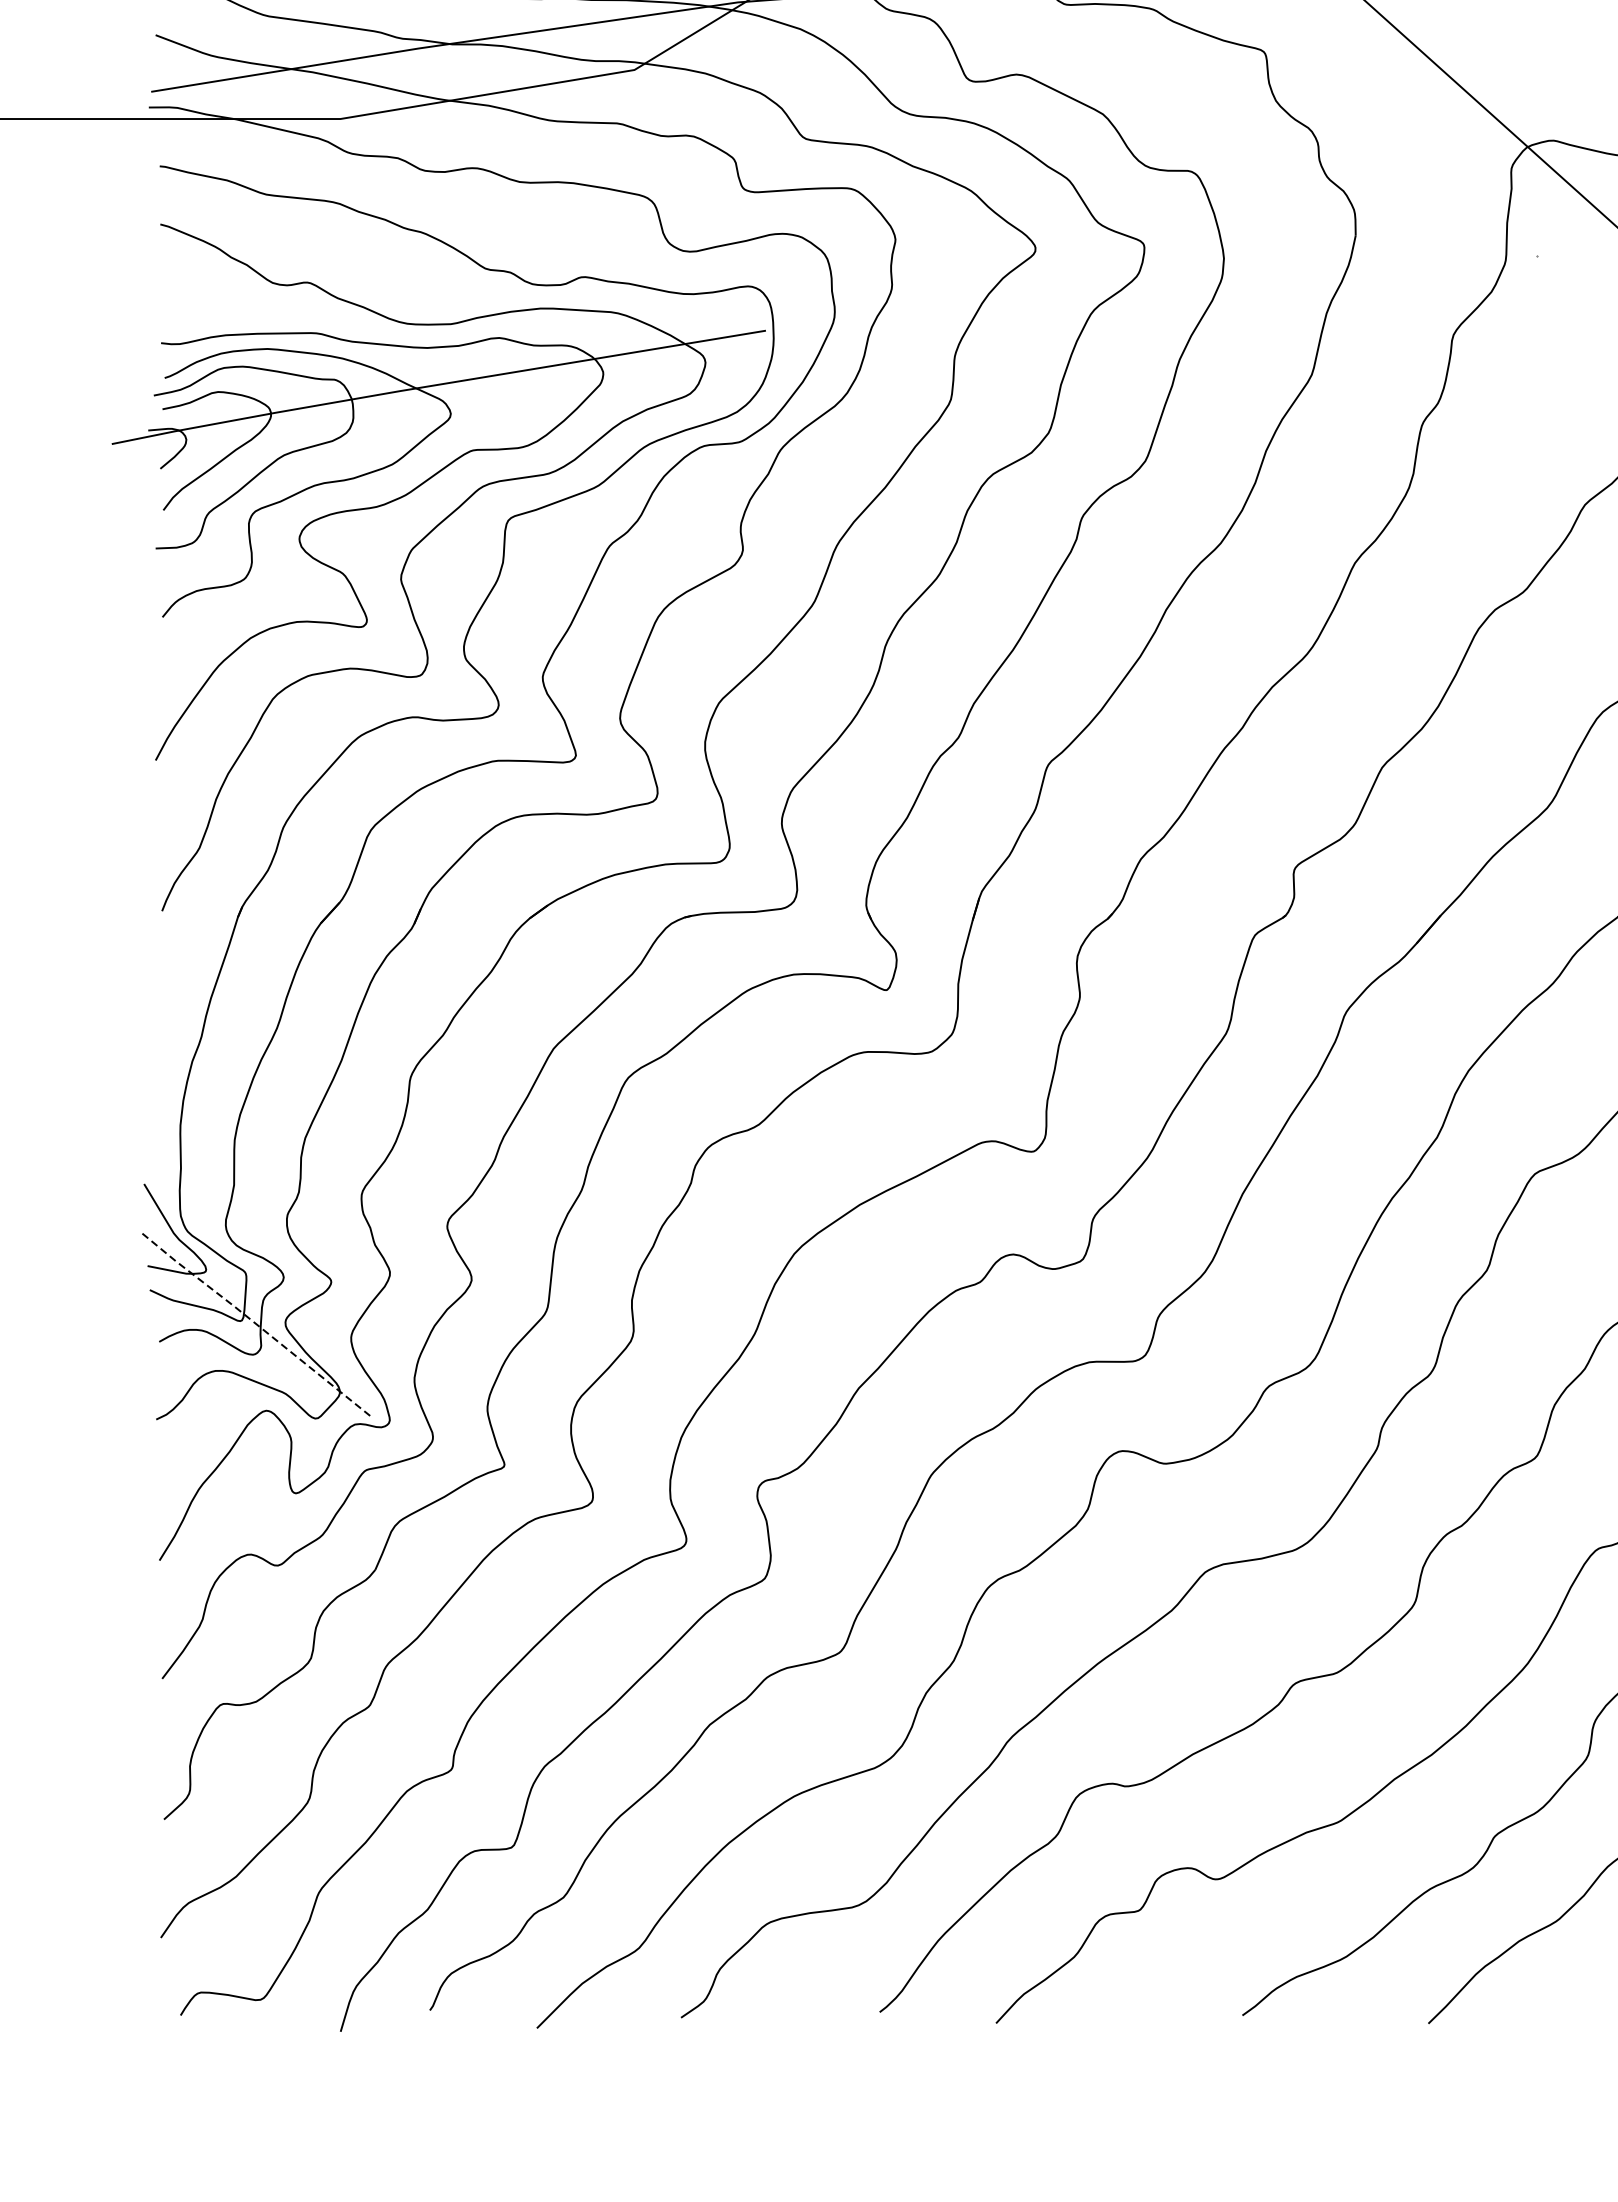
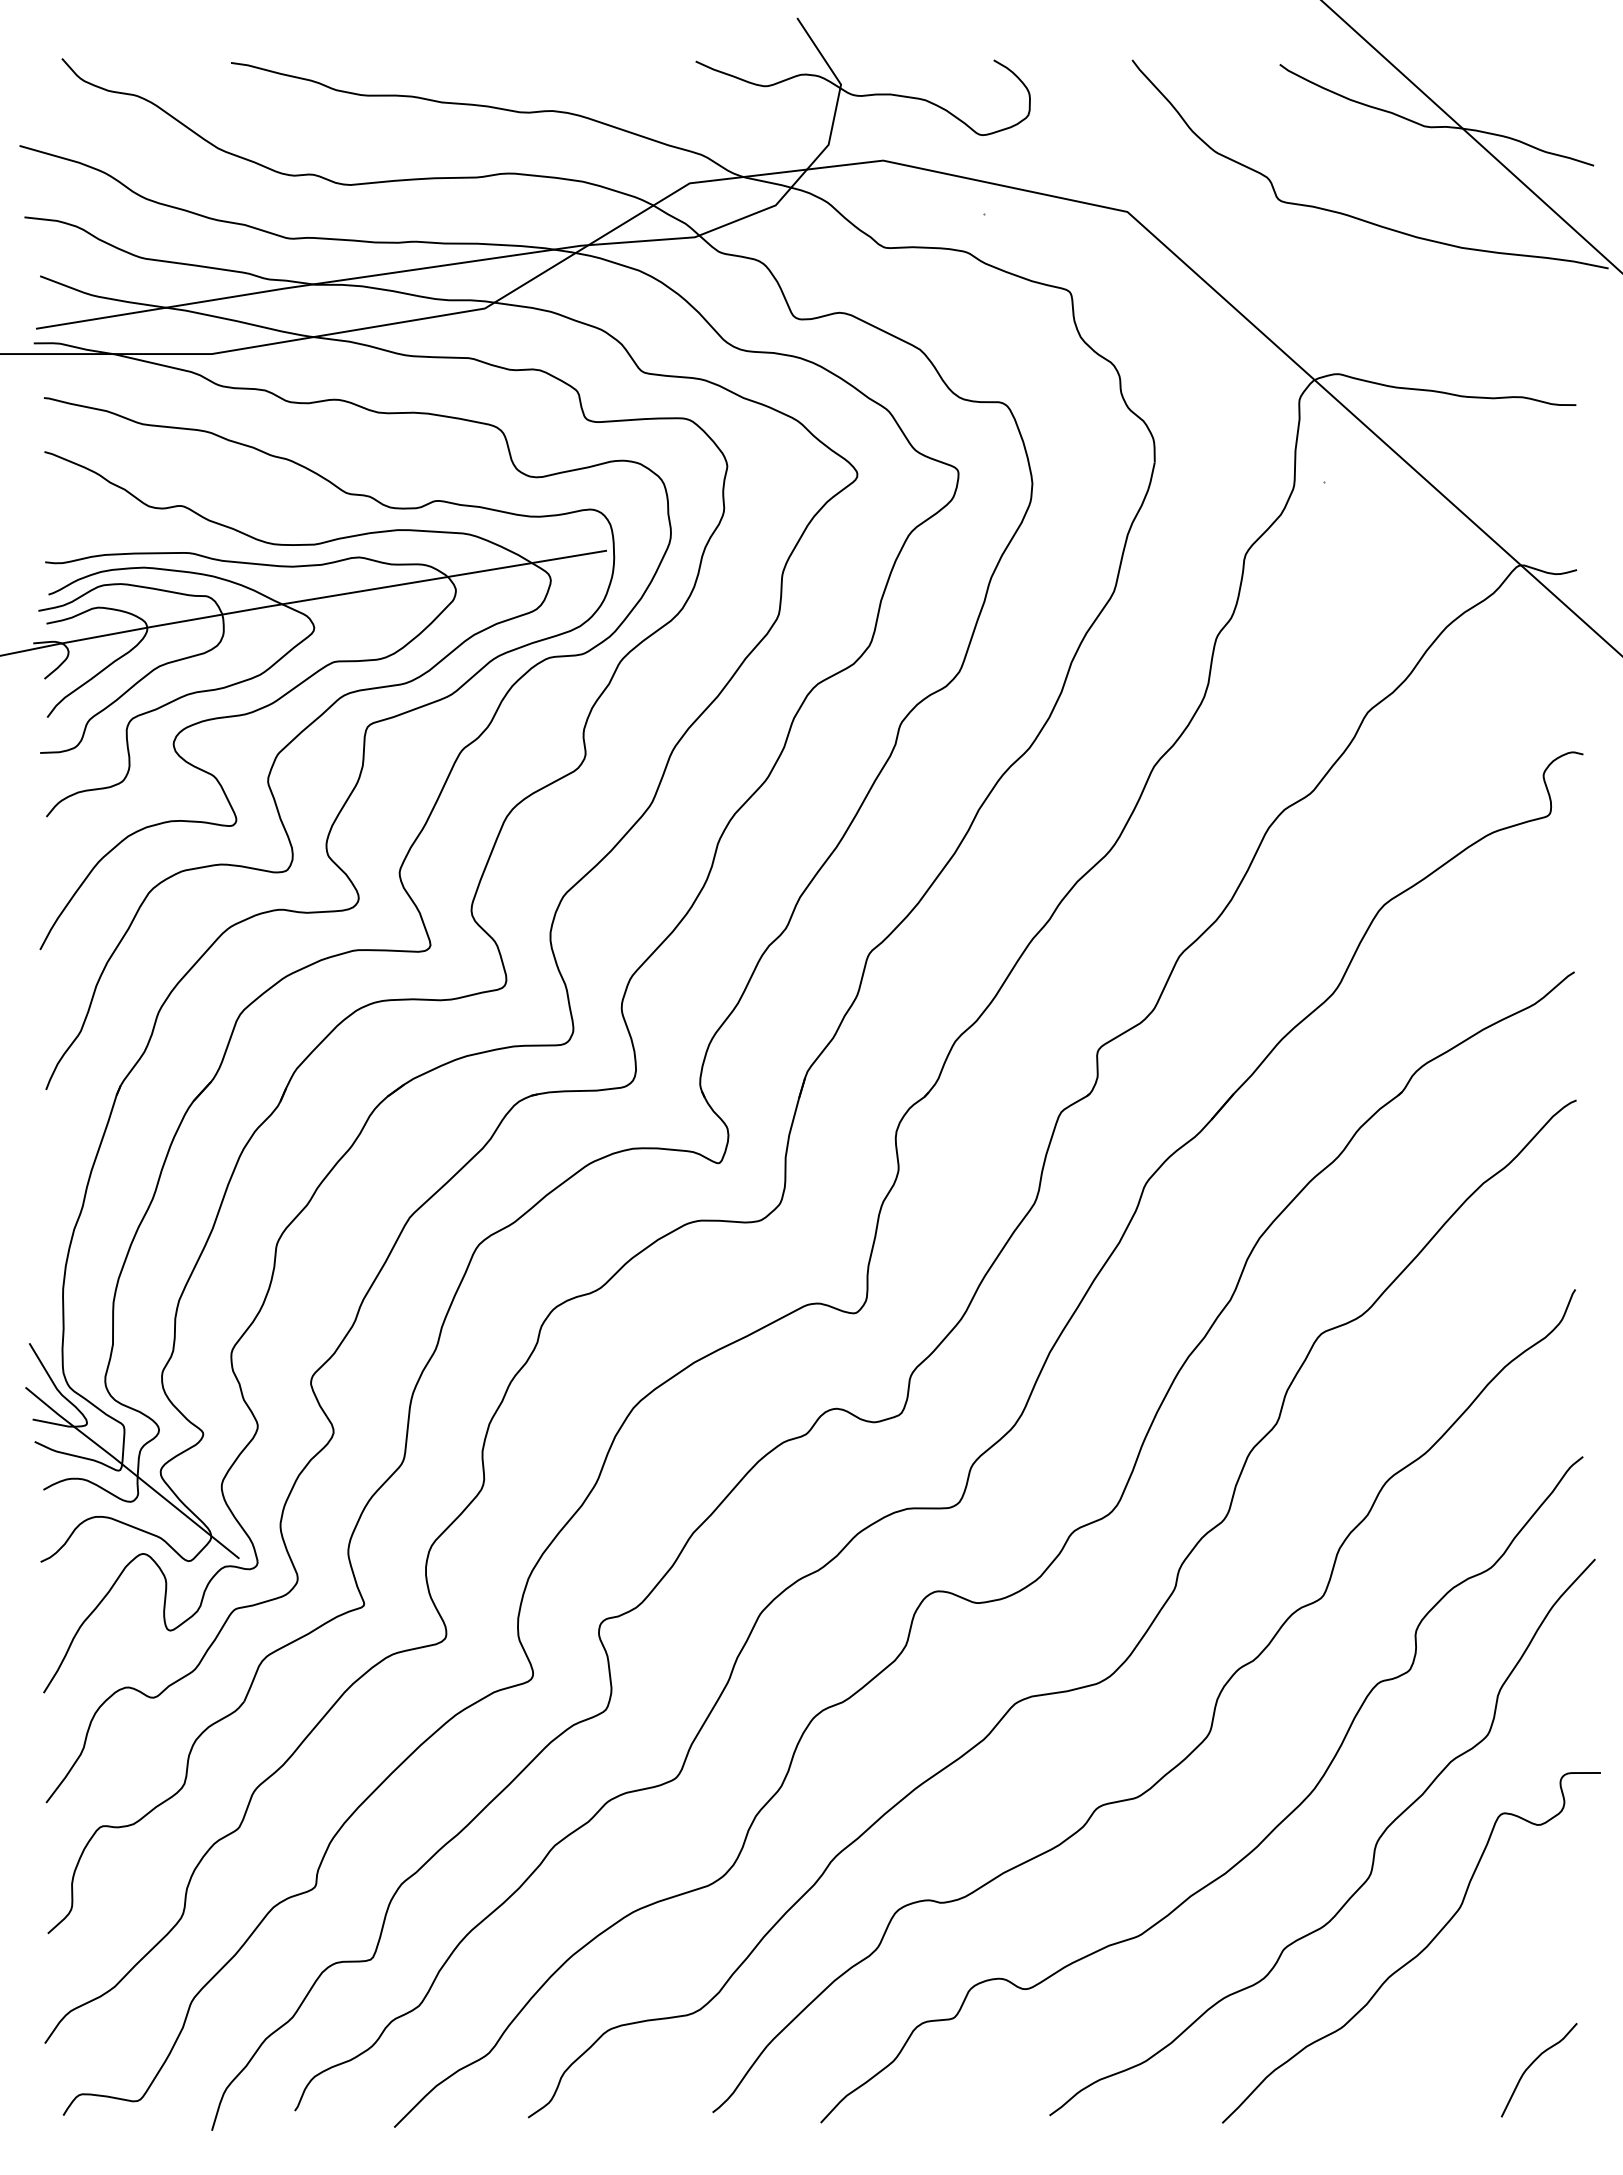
line: (254, 1322) -> (131, 1471), dashed -> solid

